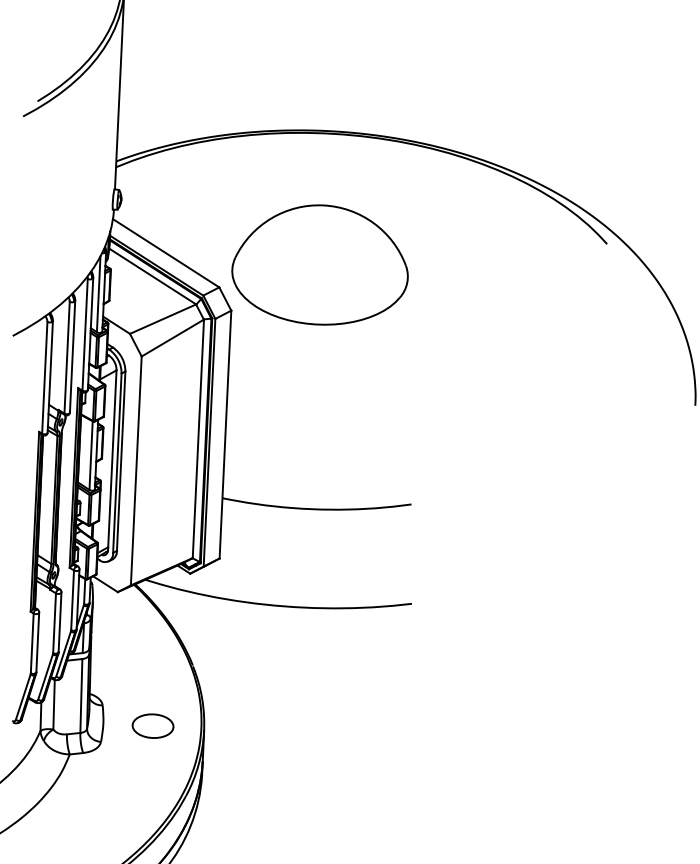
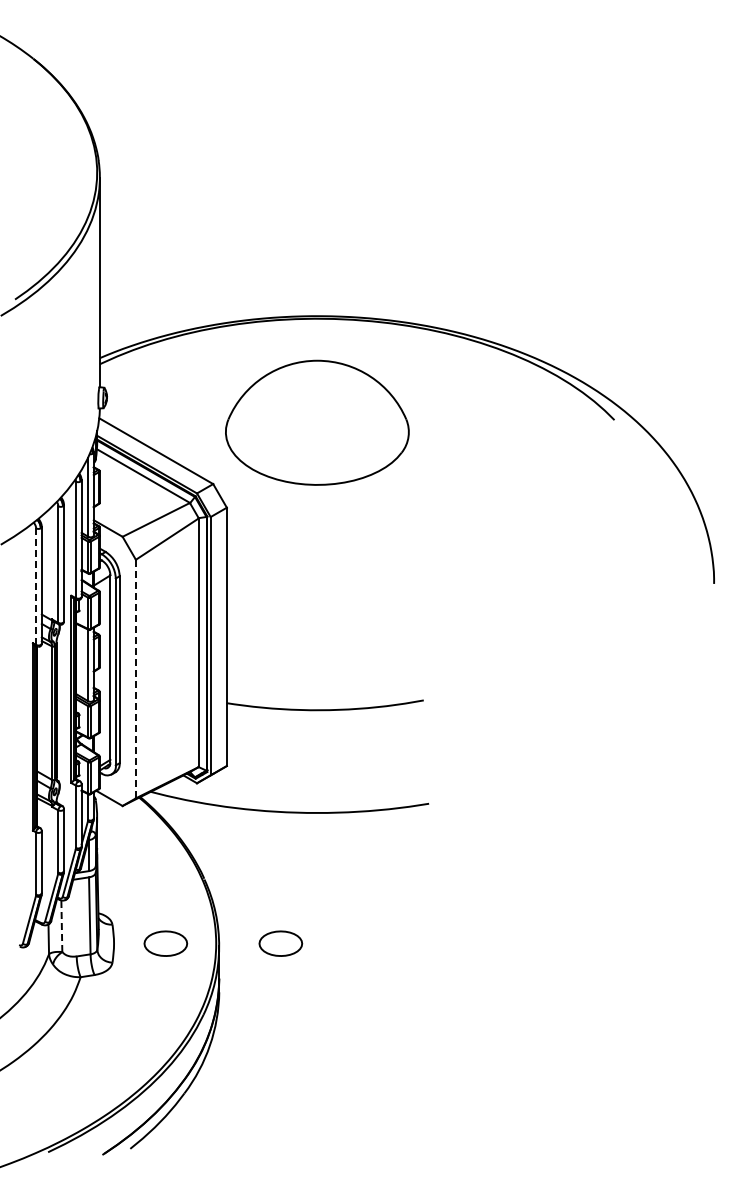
part: (320, 264) -> (317, 422), moved
line: (45, 377) -> (36, 586), solid -> dashed
line: (135, 471) -> (135, 679), solid -> dashed
line: (53, 704) -> (61, 926), solid -> dashed
part: (263, 731) -> (280, 943), added

